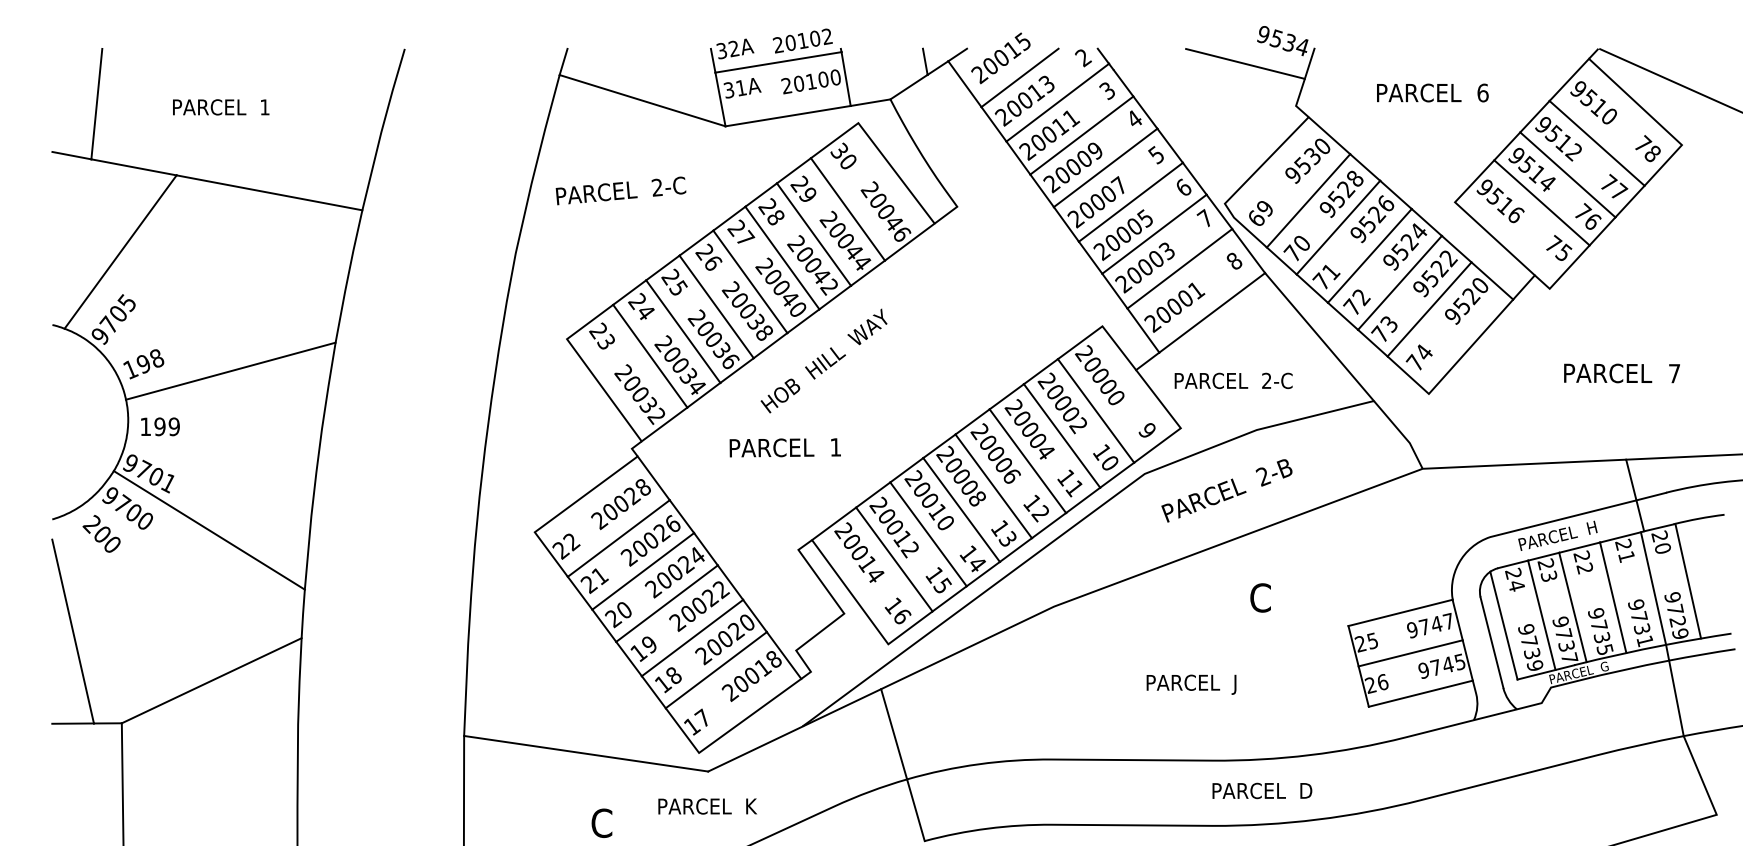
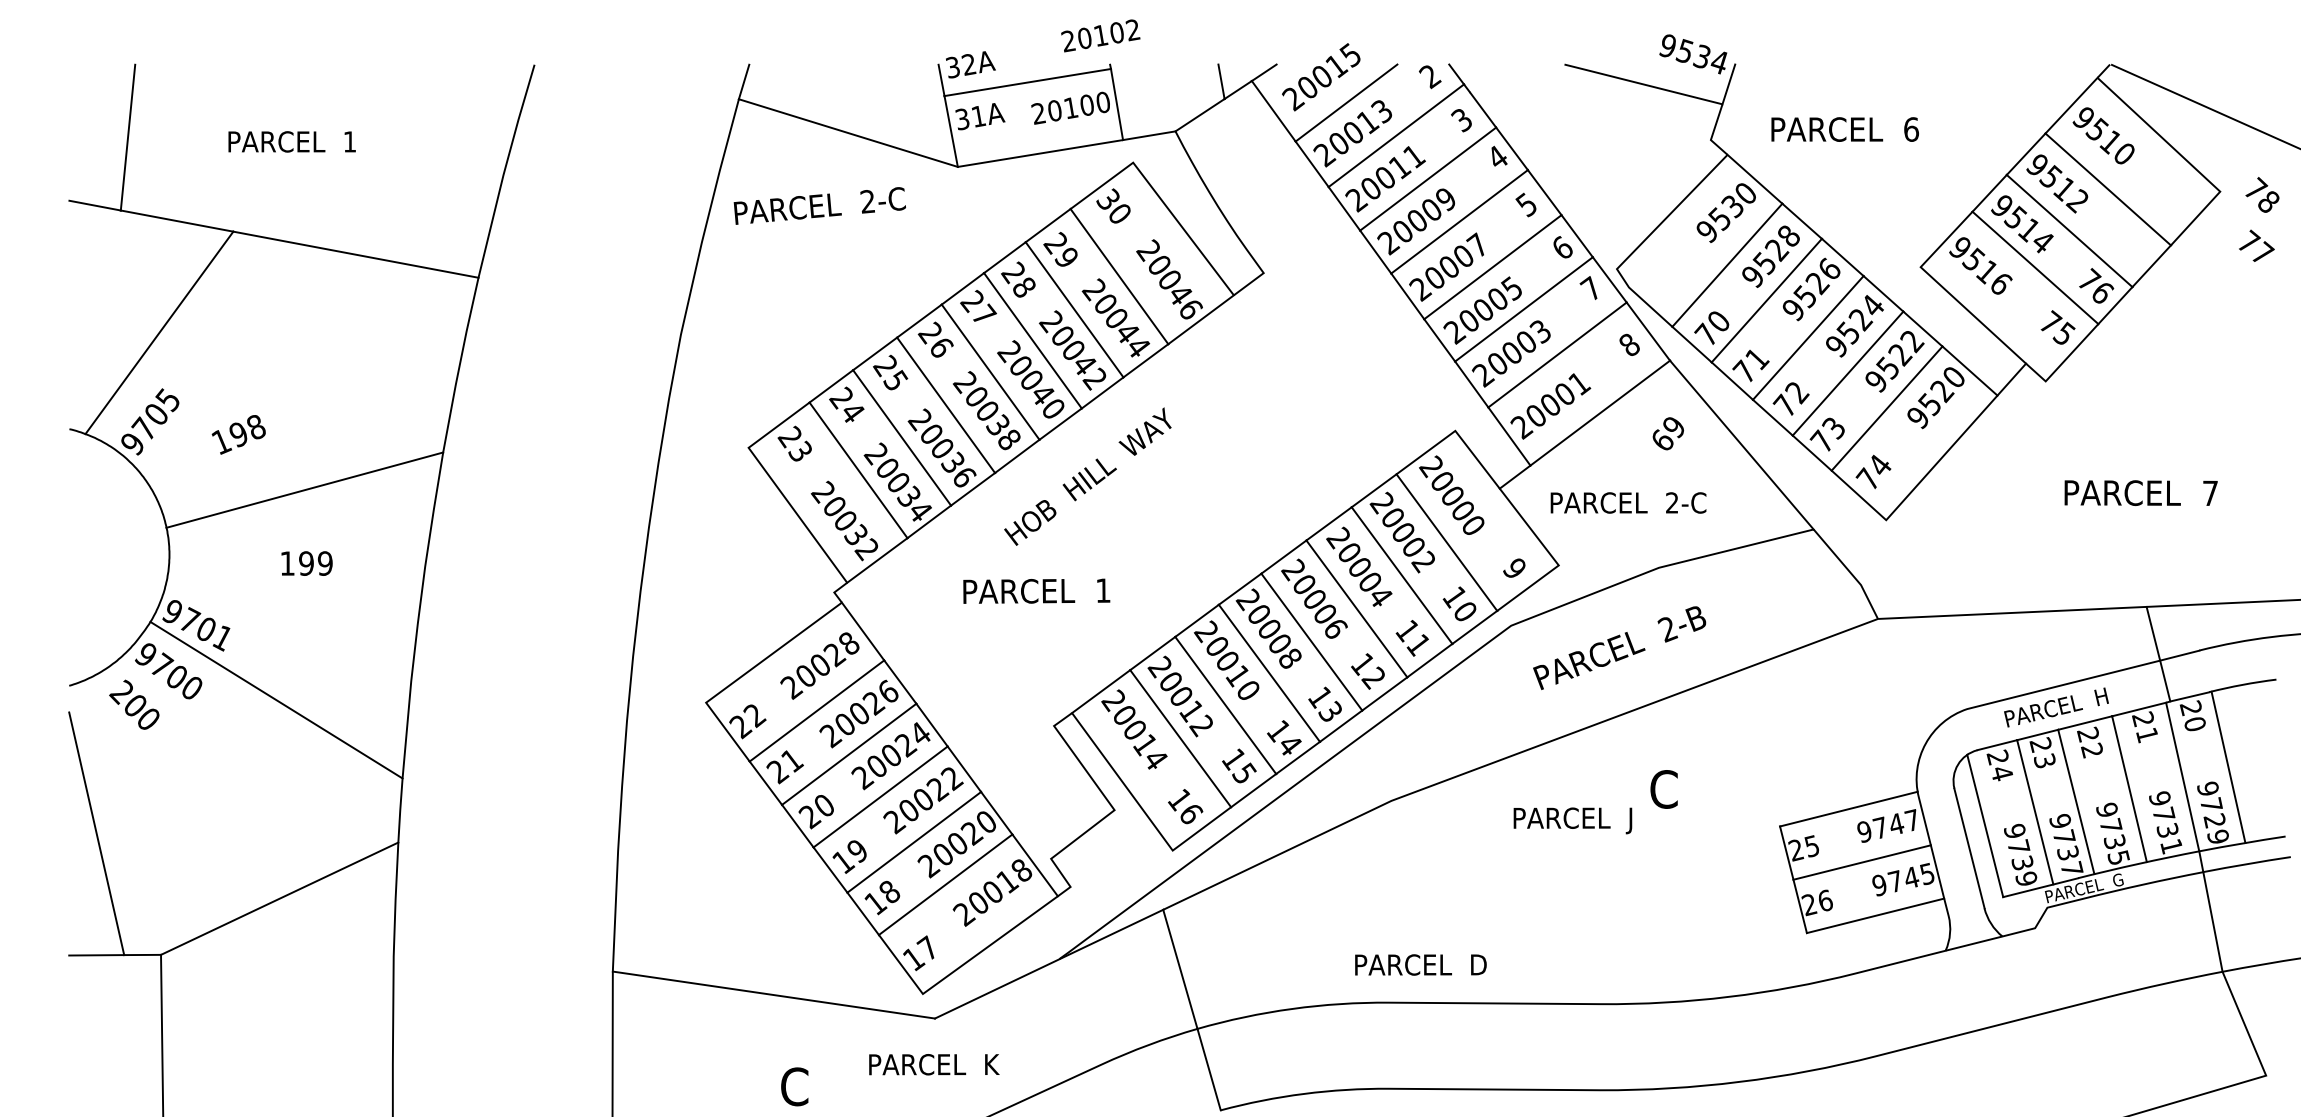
text: (802, 40) -> (1100, 35), moved
text: (1432, 92) -> (1844, 128), moved
text: (1647, 148) -> (2261, 194), moved
text: (1614, 186) -> (2256, 246), moved
text: (620, 190) -> (819, 205), moved
text: (1260, 213) -> (1667, 433), moved
text: (143, 364) -> (238, 435), moved
text: (160, 426) -> (307, 563), moved
text: (1191, 684) -> (1572, 820), moved
text: (1262, 790) -> (1421, 964), moved

